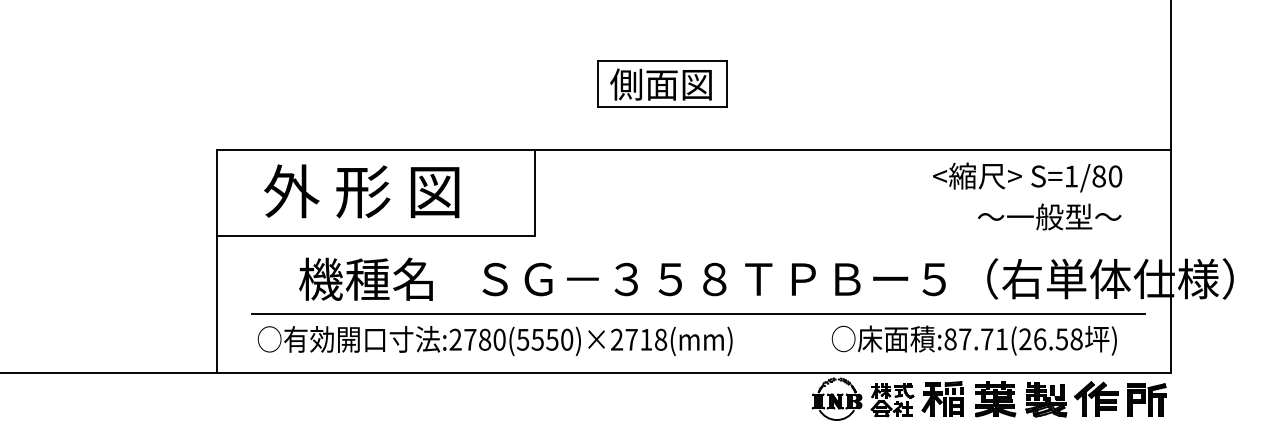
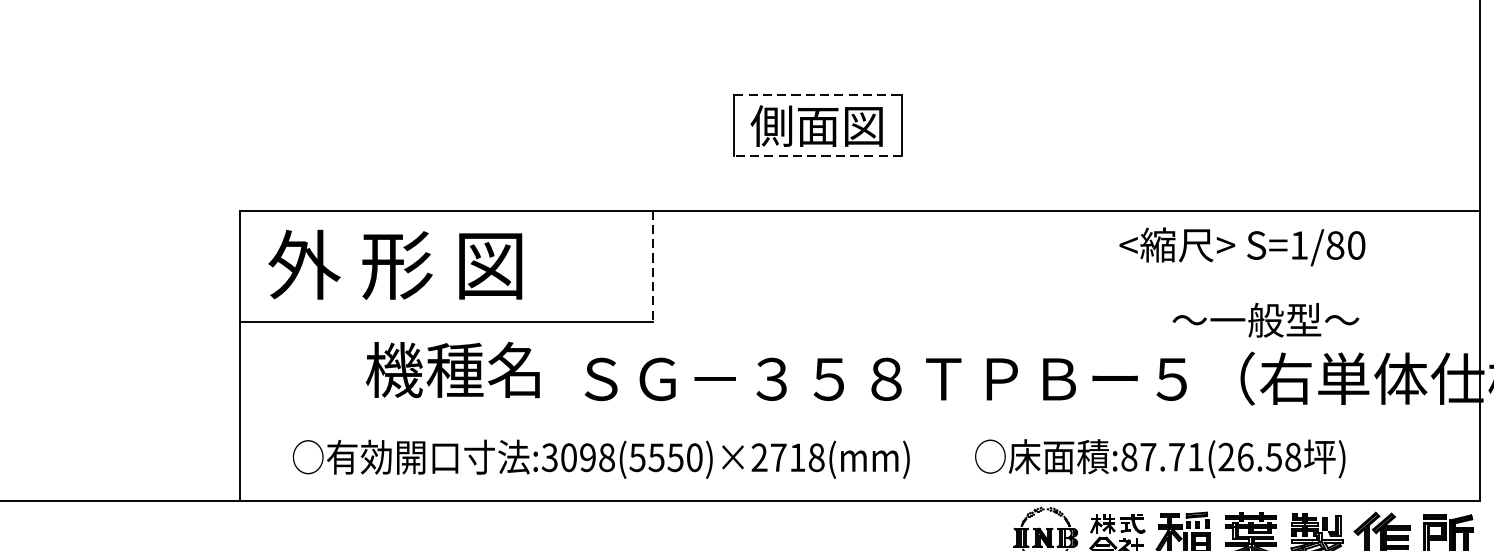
line: (662, 60) -> (818, 94), solid -> dashed
line: (662, 107) -> (818, 155), solid -> dashed
text: (1027, 177) -> (1242, 246), moved
text: (361, 191) -> (395, 265), moved
line: (535, 192) -> (653, 266), solid -> dashed
text: (1049, 216) -> (1265, 319), moved
text: (365, 278) -> (452, 368), moved
line: (698, 313) -> (865, 423), removed
text: (477, 339) -> (578, 457), :2780(5550)×2718(mm) -> :3098(5550)×2718(mm)
text: (973, 340) -> (1159, 458), moved

